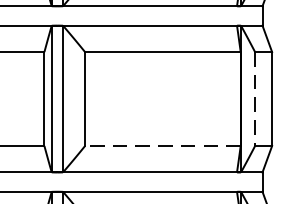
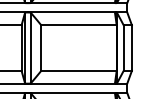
line: (254, 99) -> (123, 48), dashed -> solid
line: (163, 145) -> (79, 70), dashed -> solid

